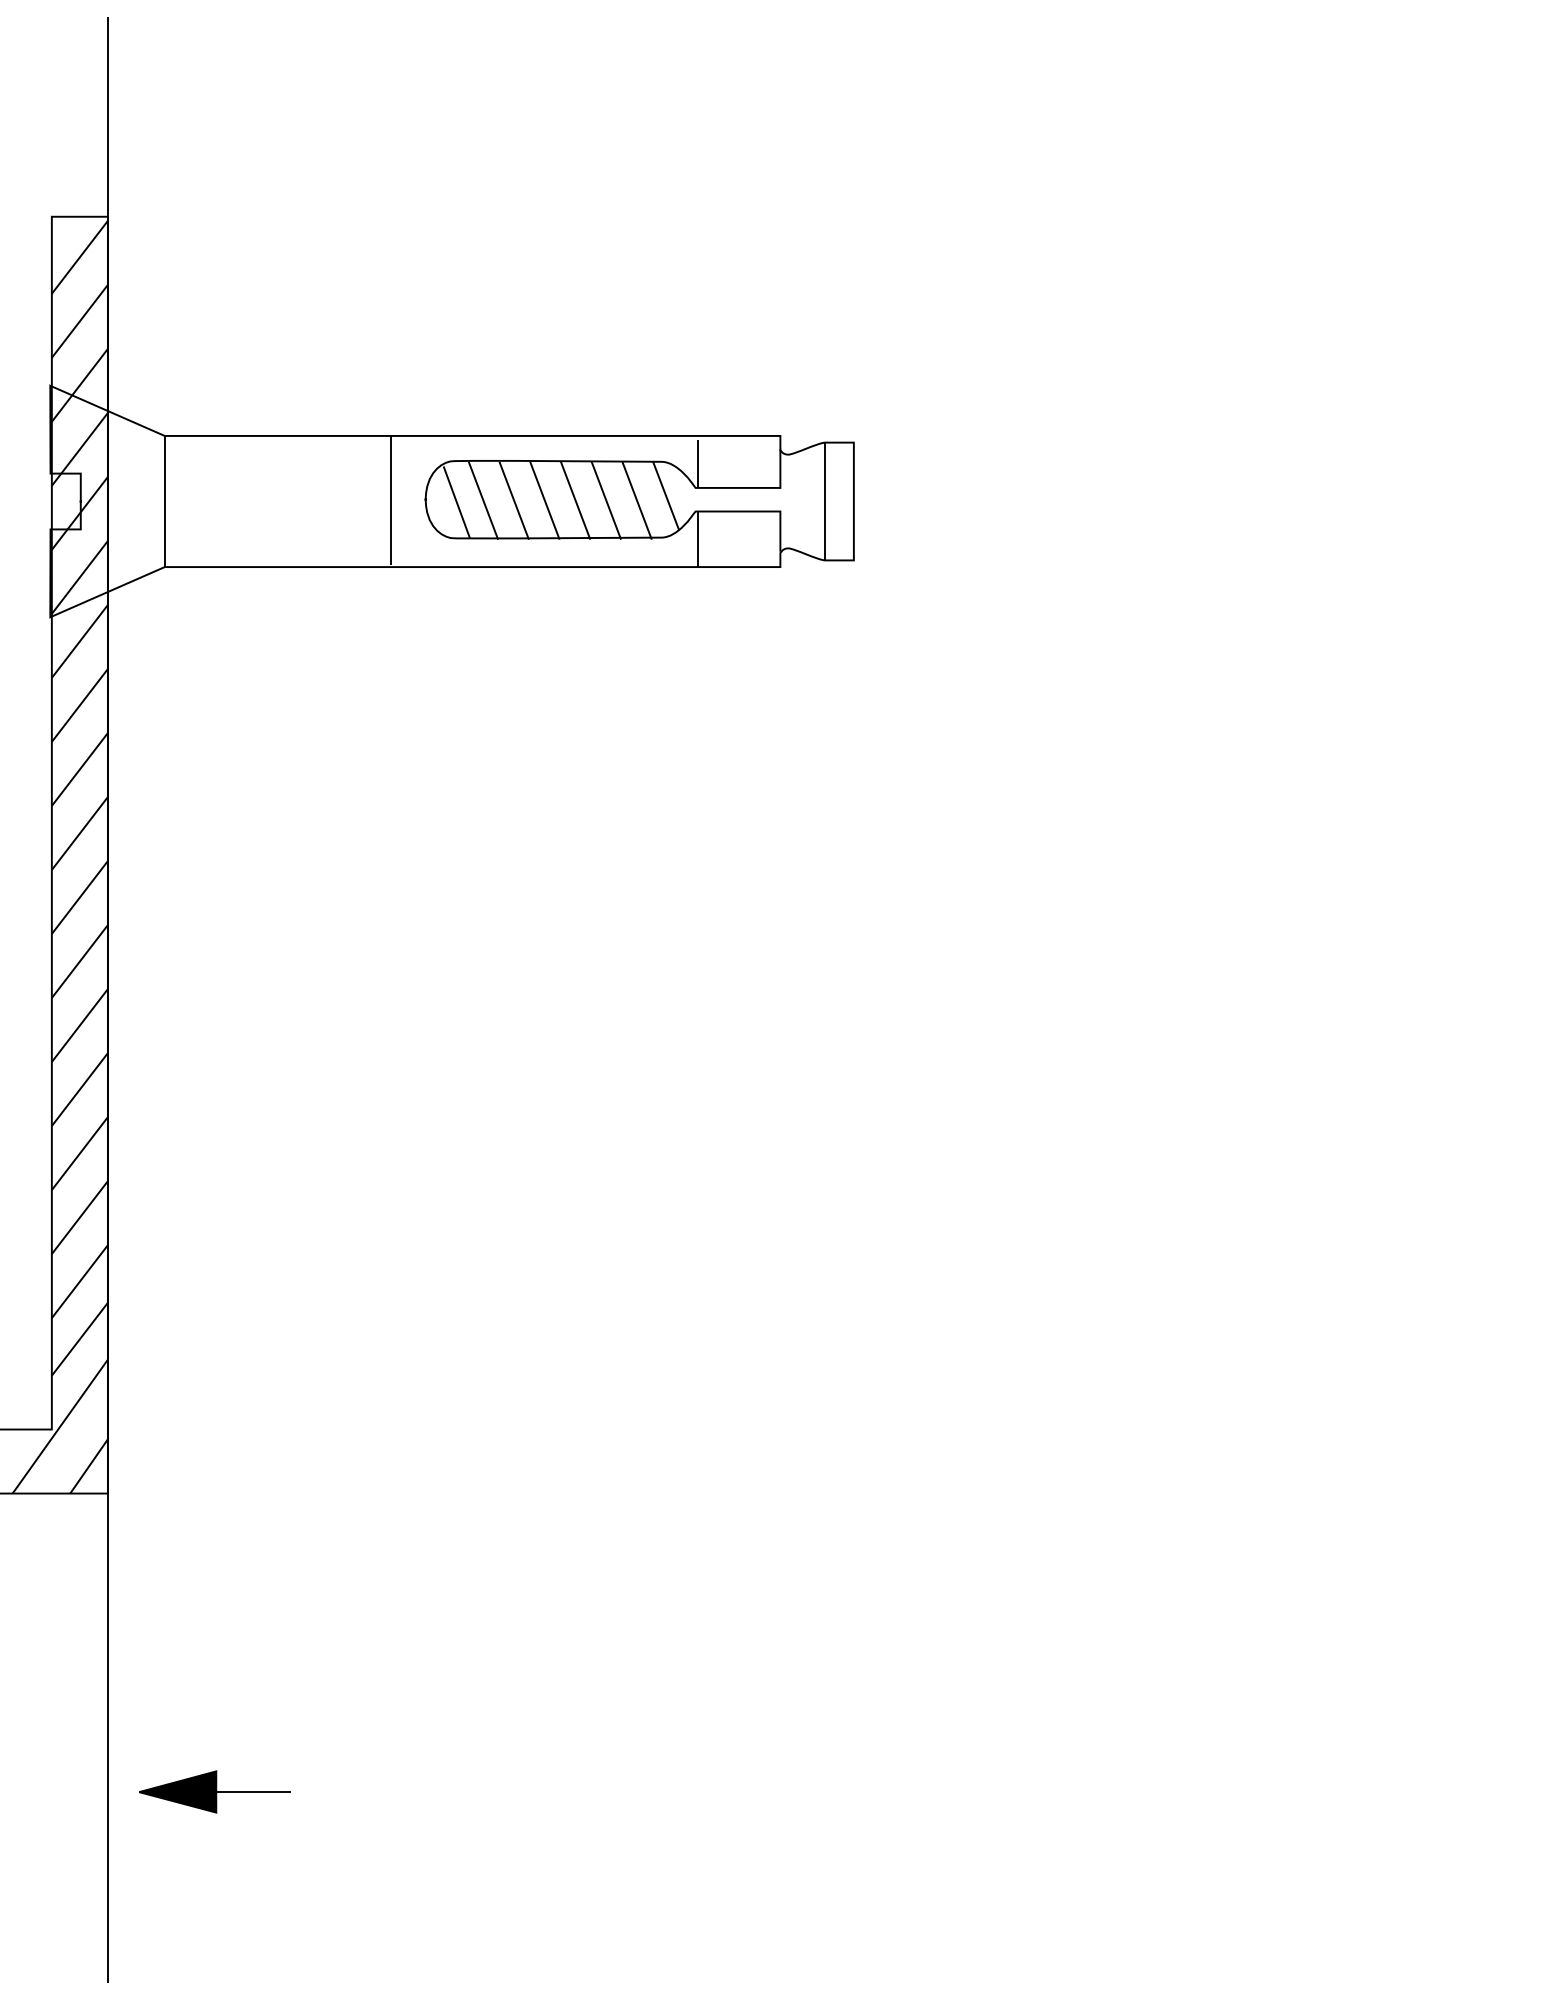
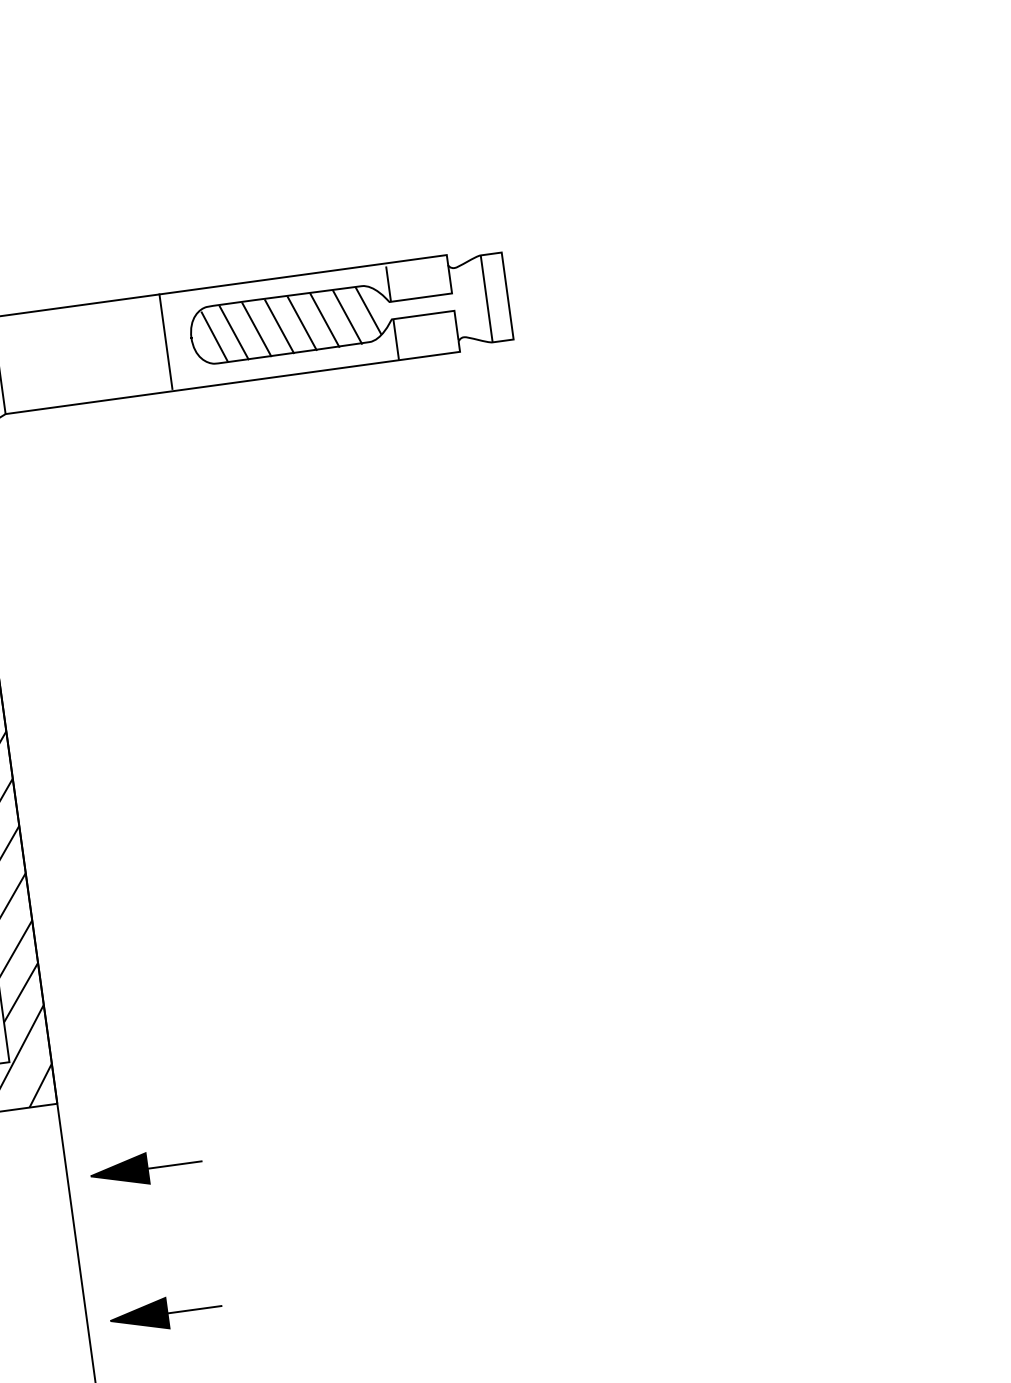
part: (214, 1595) -> (146, 1168), added

